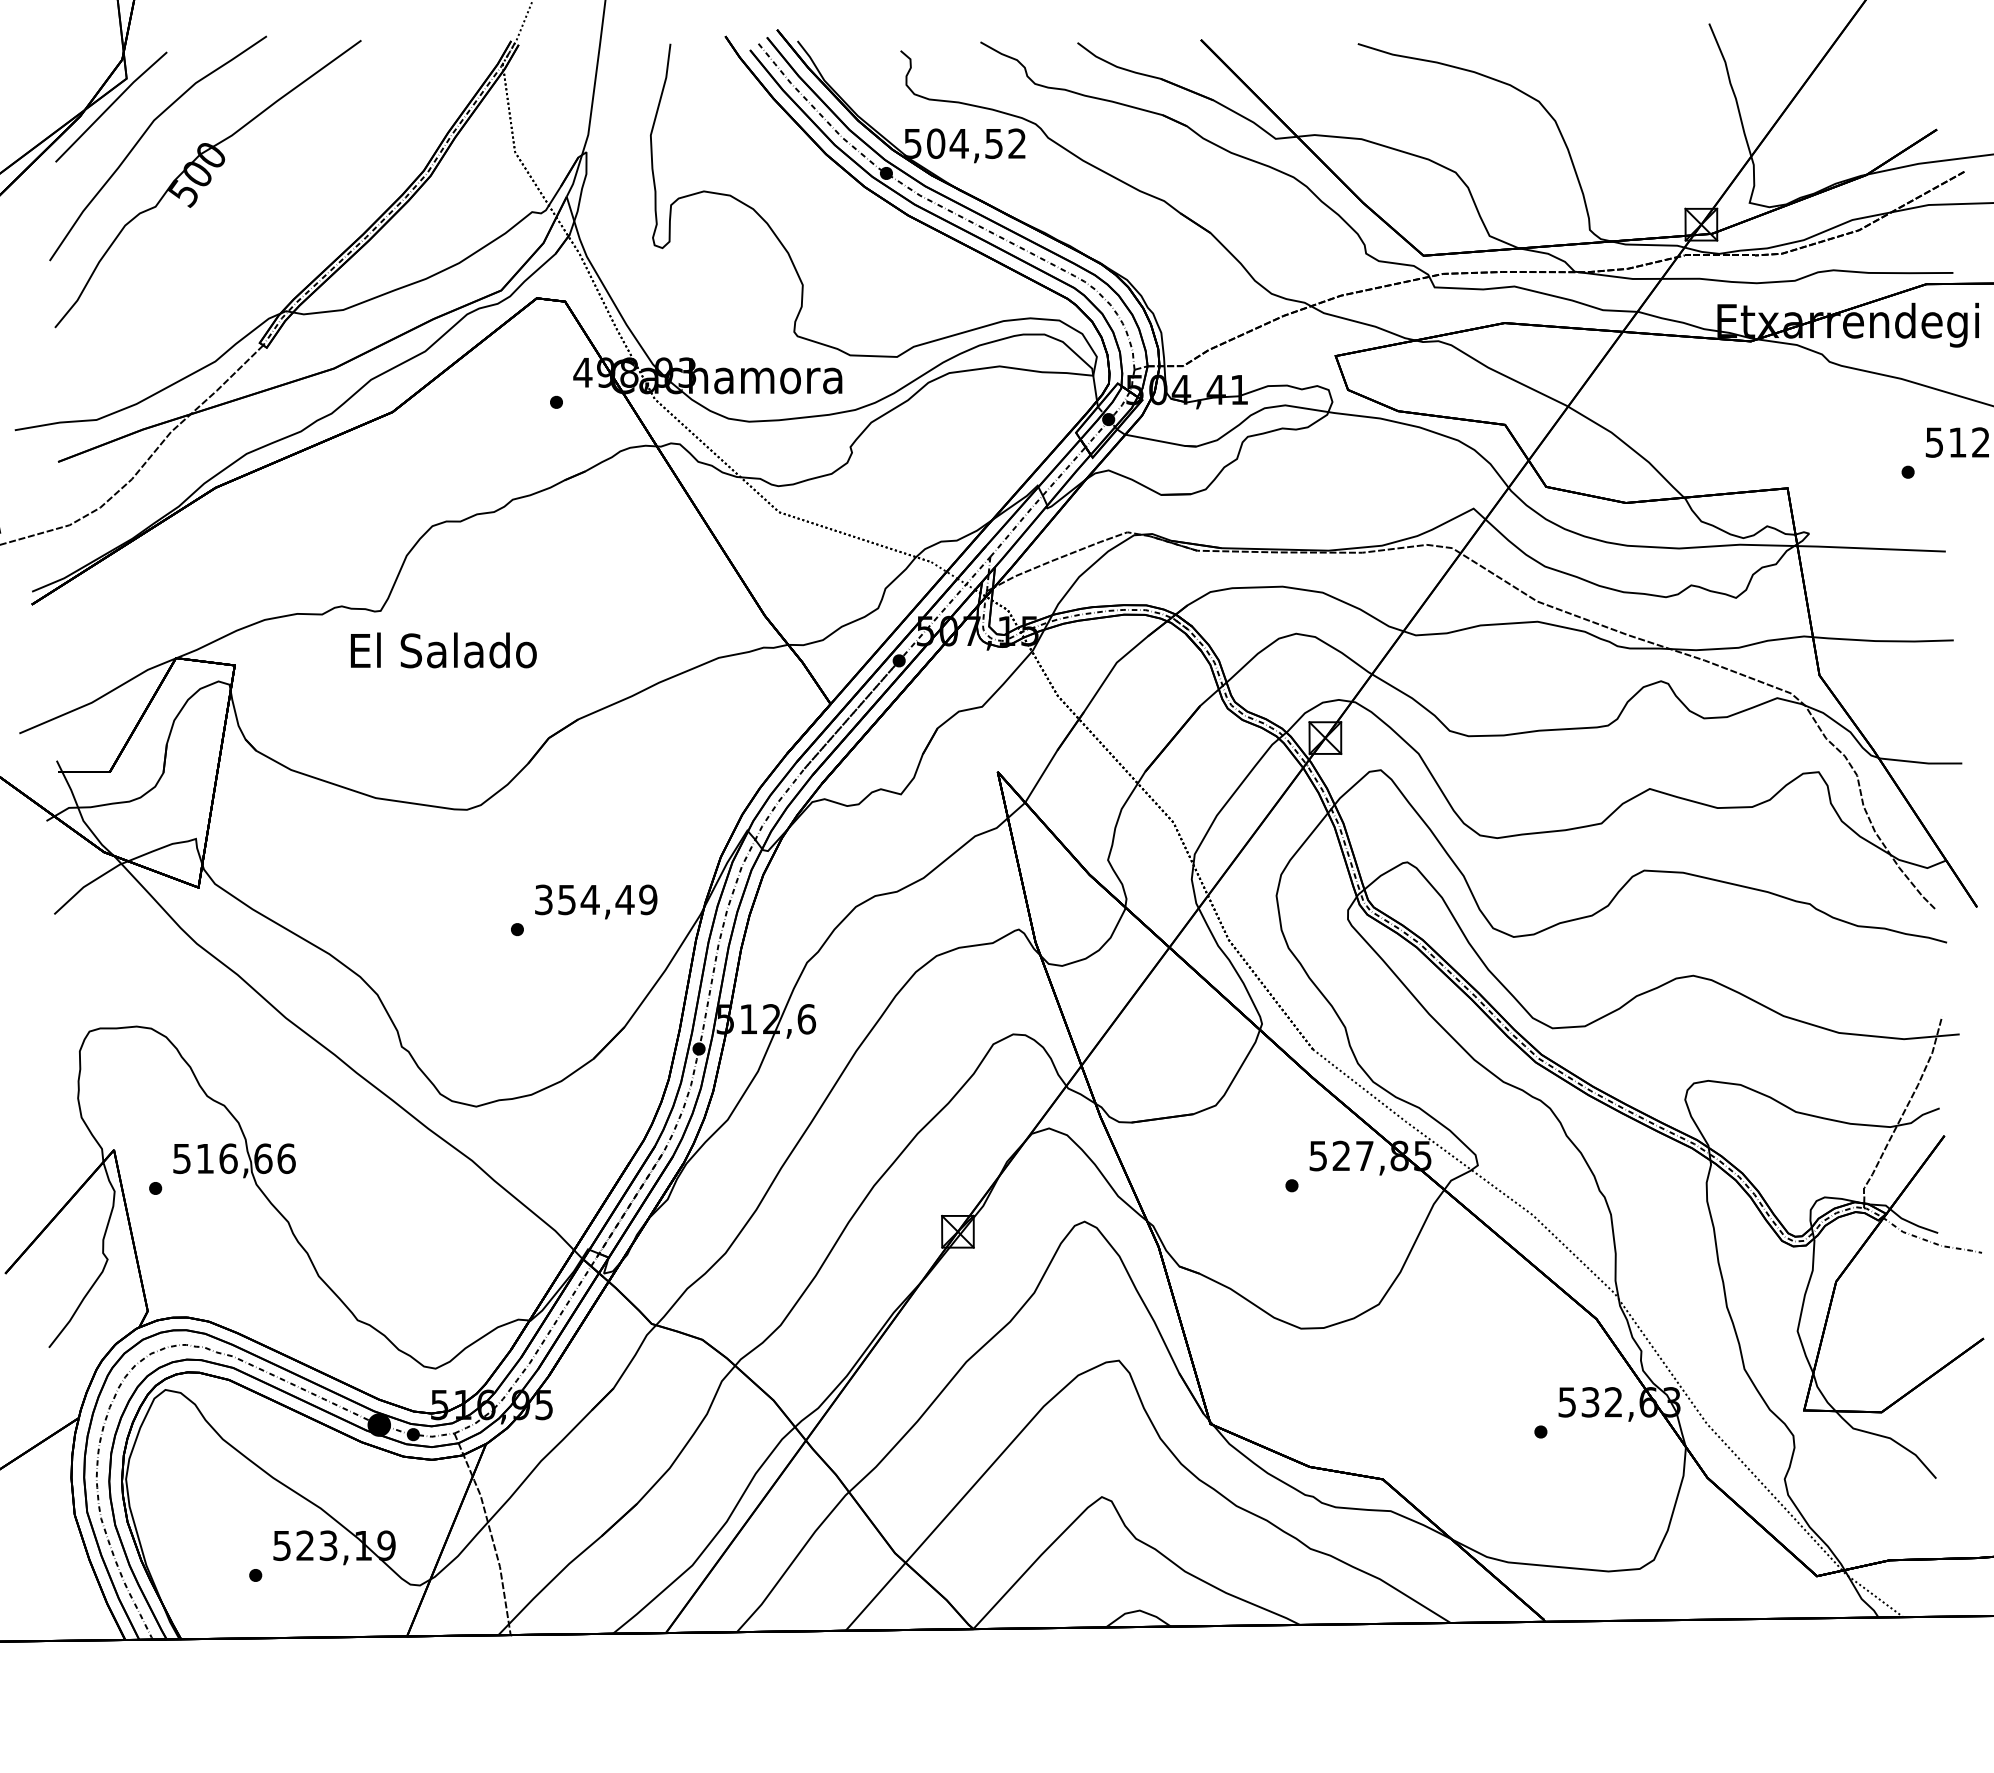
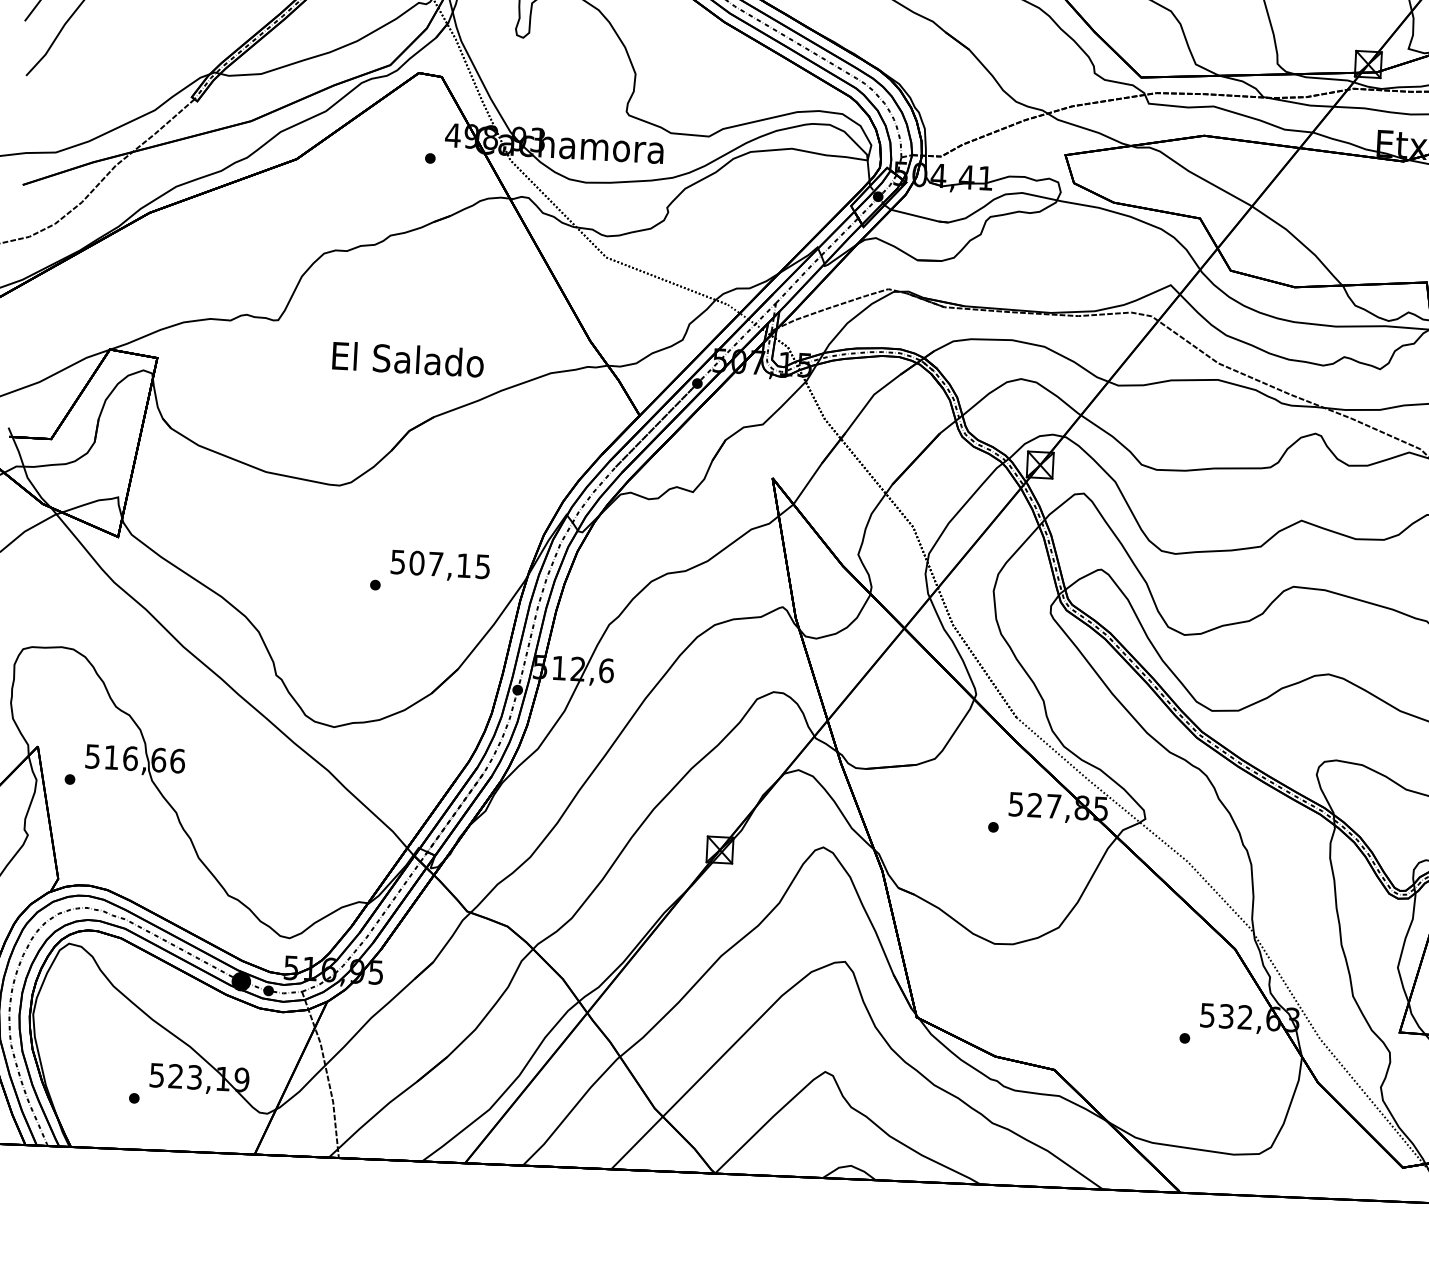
text: (443, 650) -> (408, 359), moved
text: (596, 899) -> (440, 564), 354,49 -> 507,15

